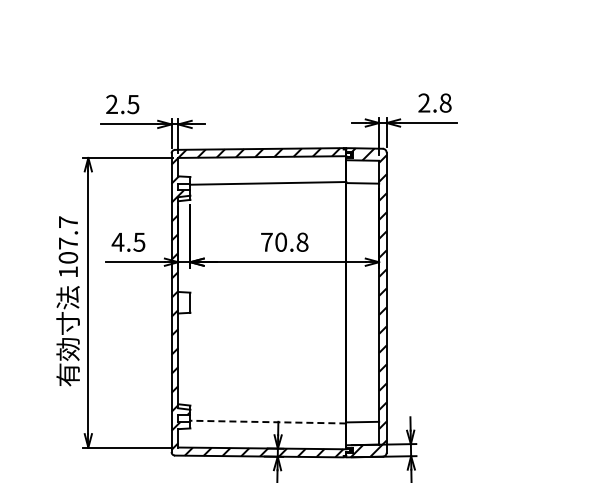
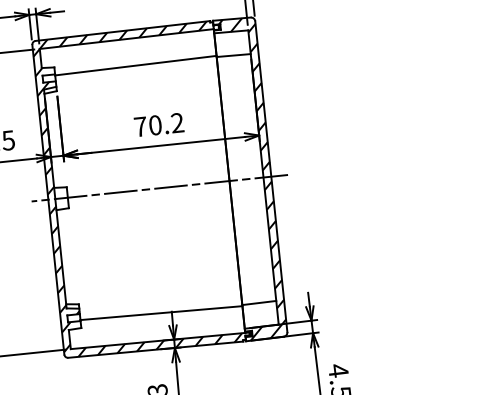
text: (302, 241) -> (177, 122), 70.8 -> 70.2
line: (278, 302) -> (159, 188), added
line: (268, 422) -> (161, 313), dashed -> solid

